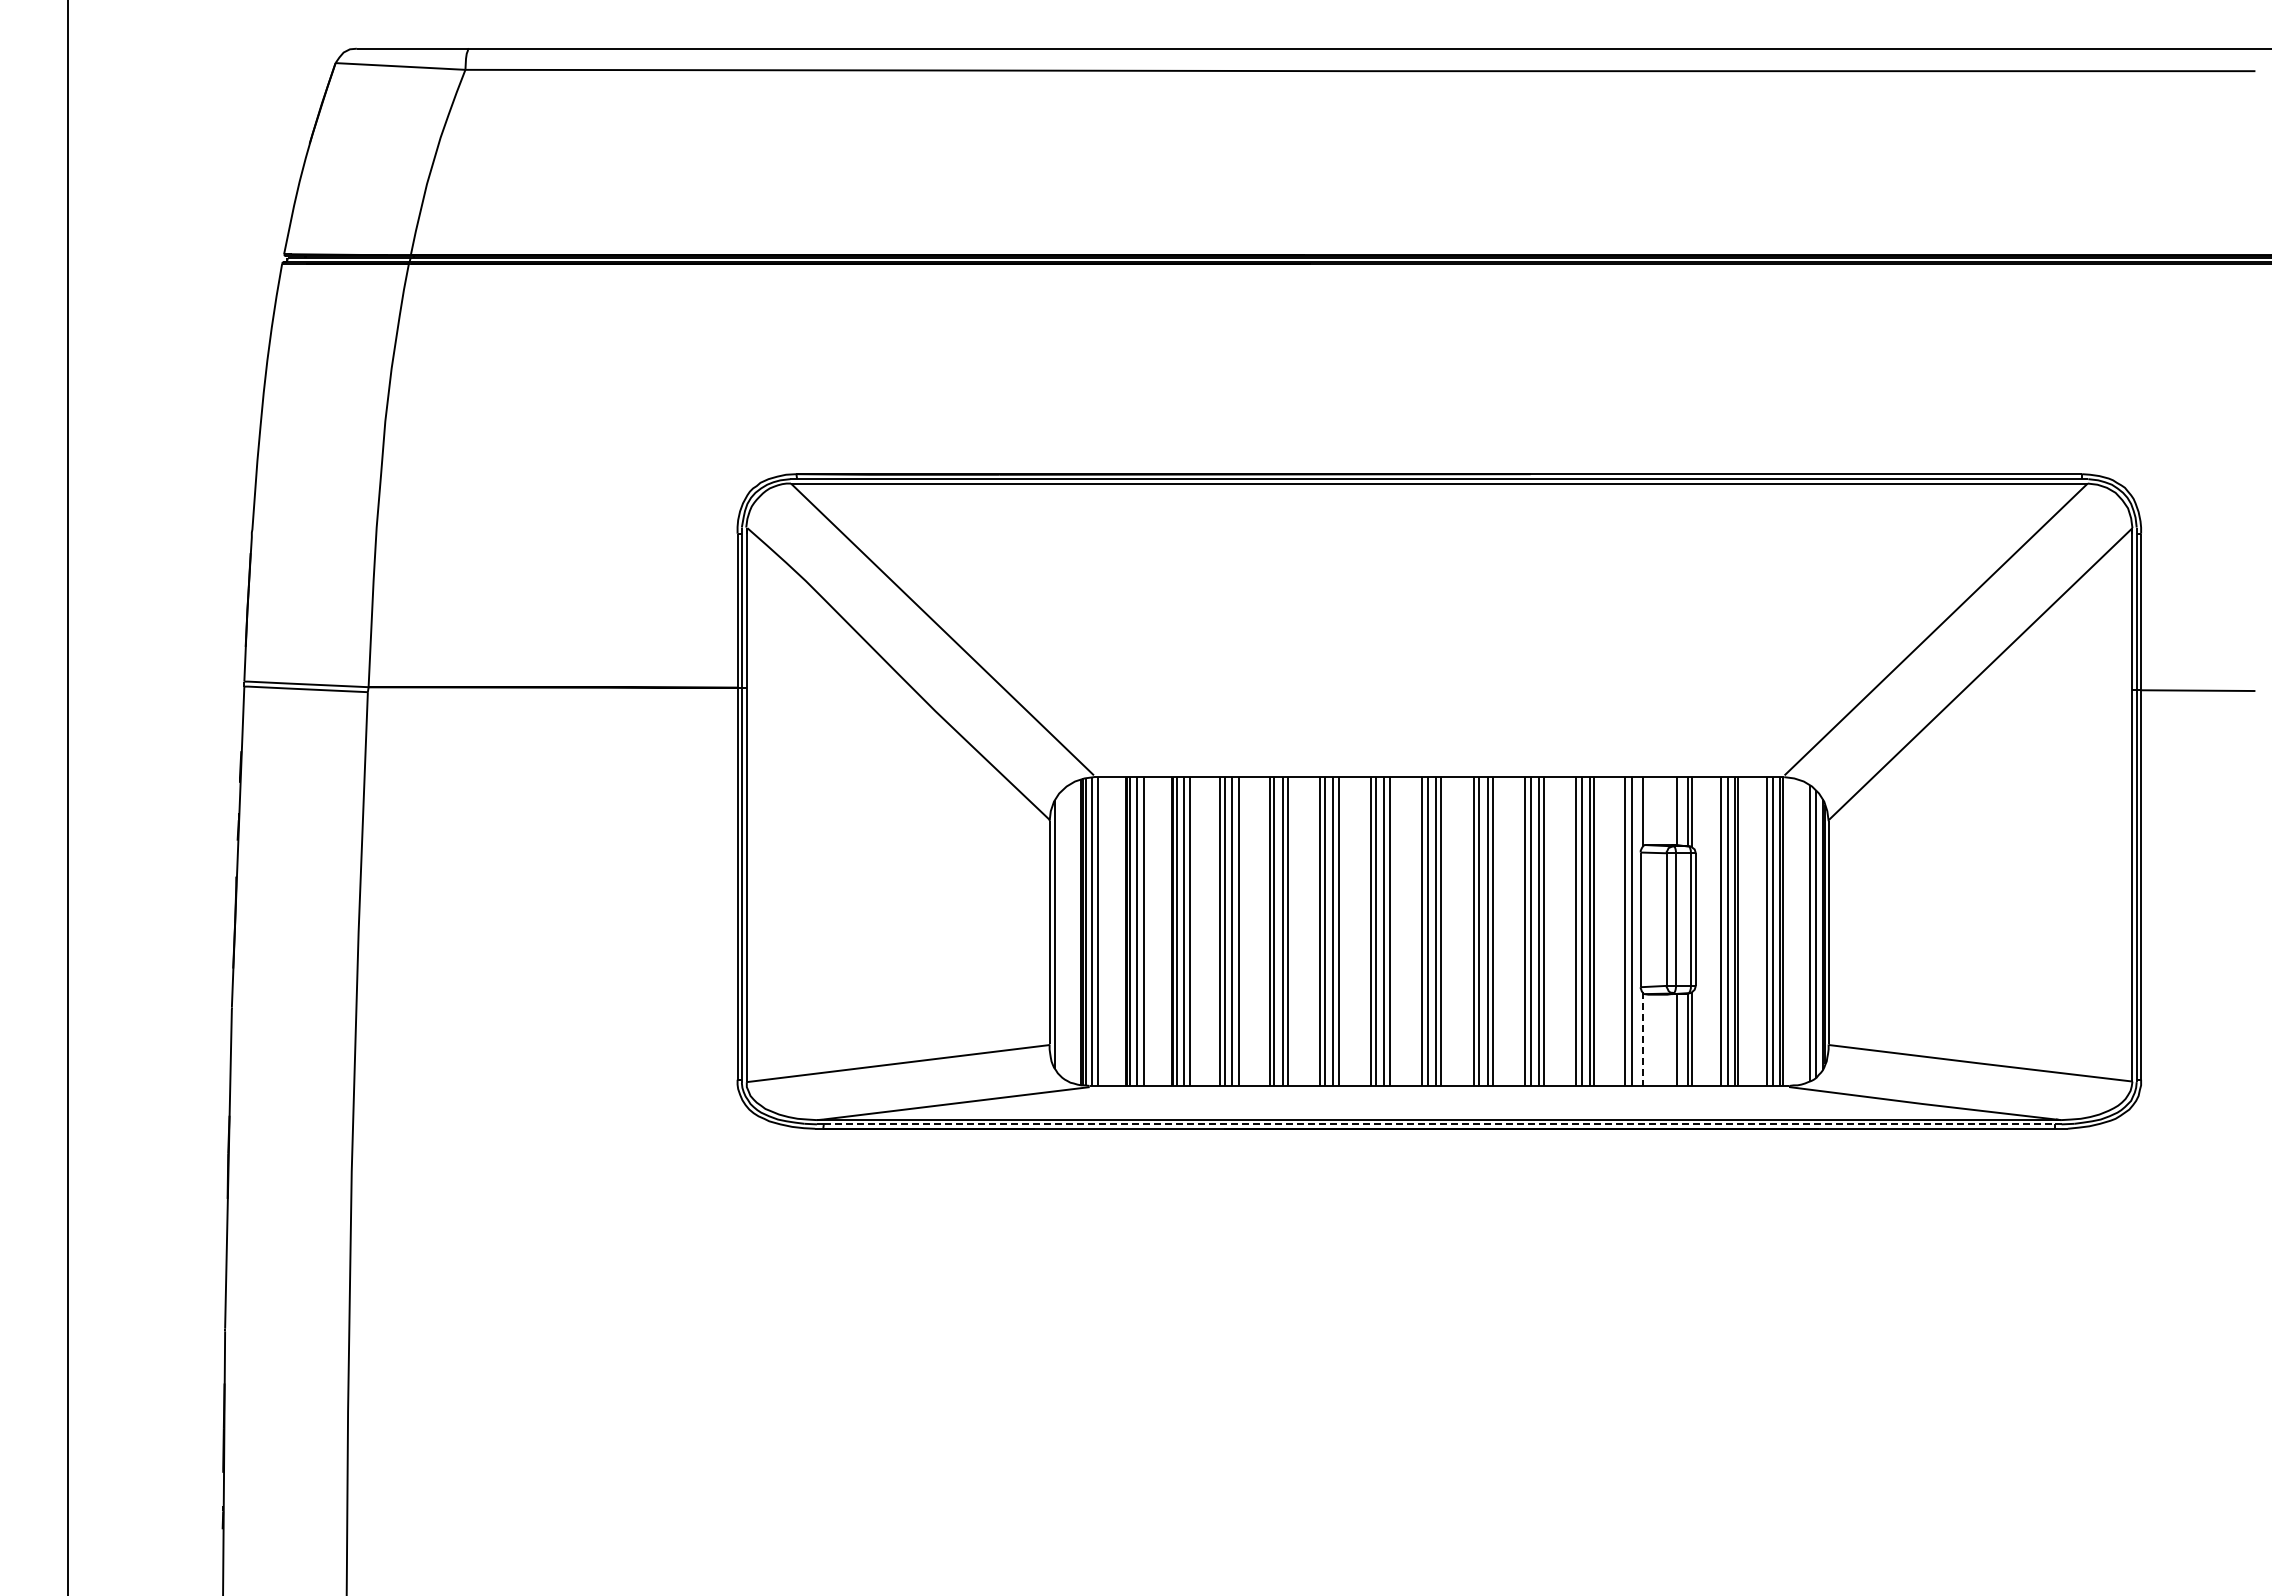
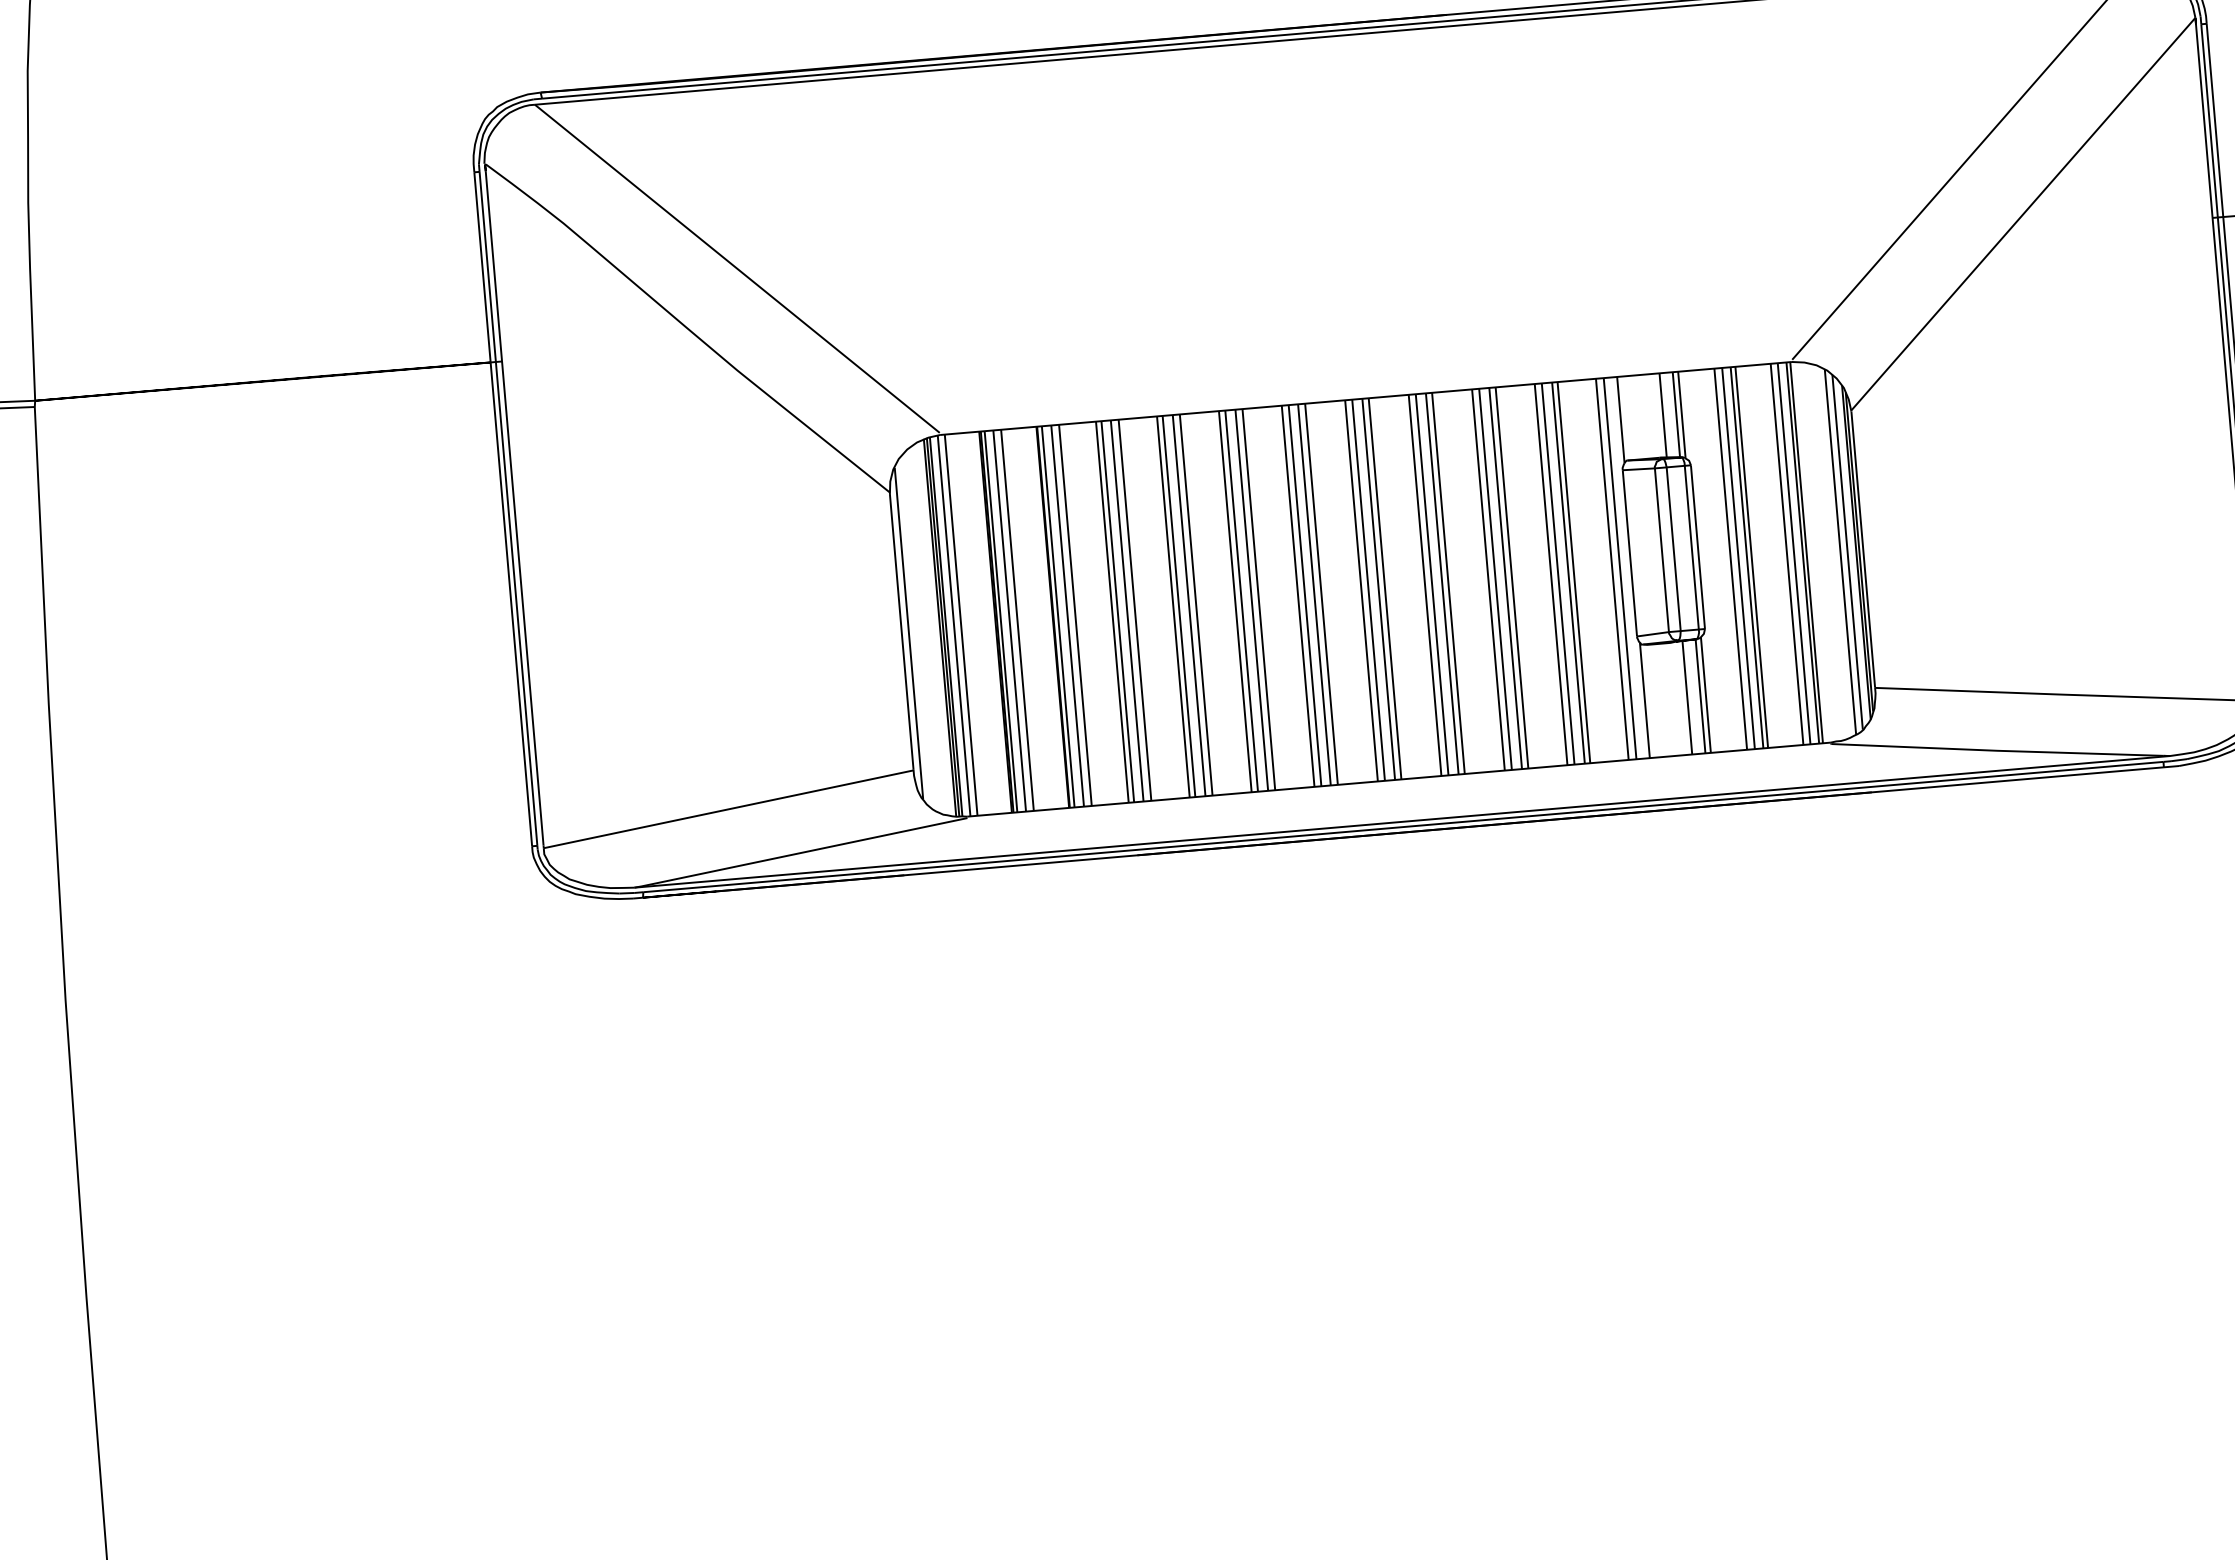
line: (1642, 1039) -> (1644, 700), dashed -> solid
line: (1439, 1124) -> (1403, 827), dashed -> solid

